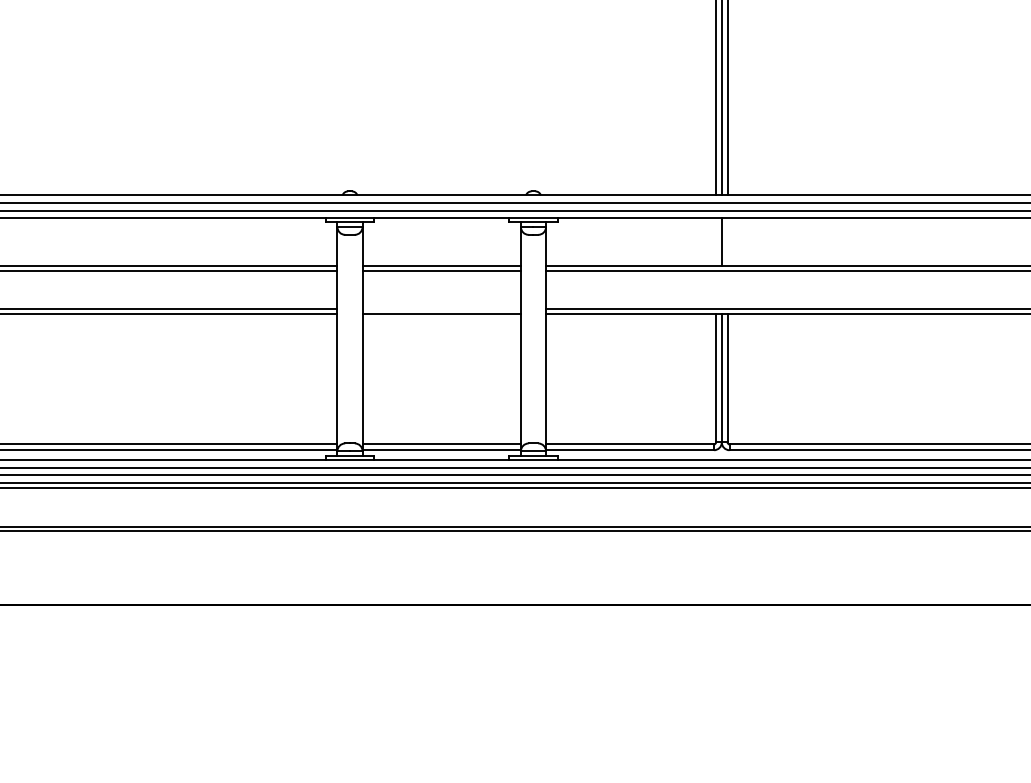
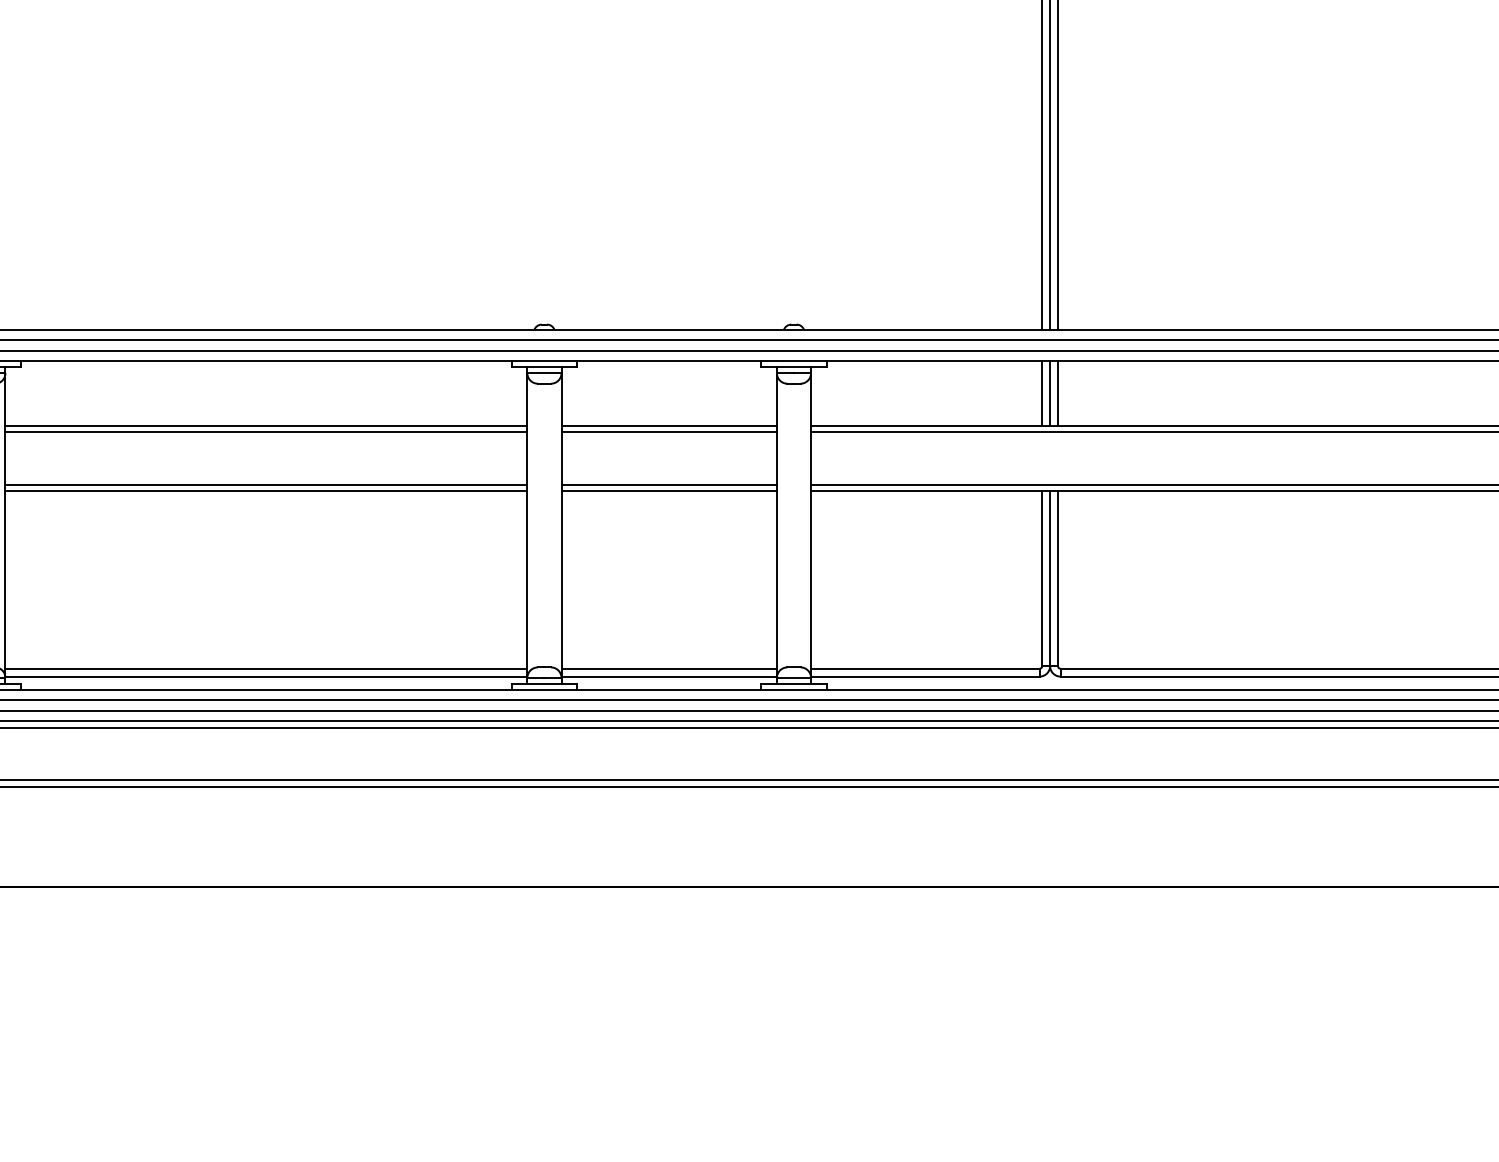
line: (716, 242) -> (1042, 393), added
line: (727, 242) -> (1057, 393), added
line: (441, 308) -> (668, 484), added

